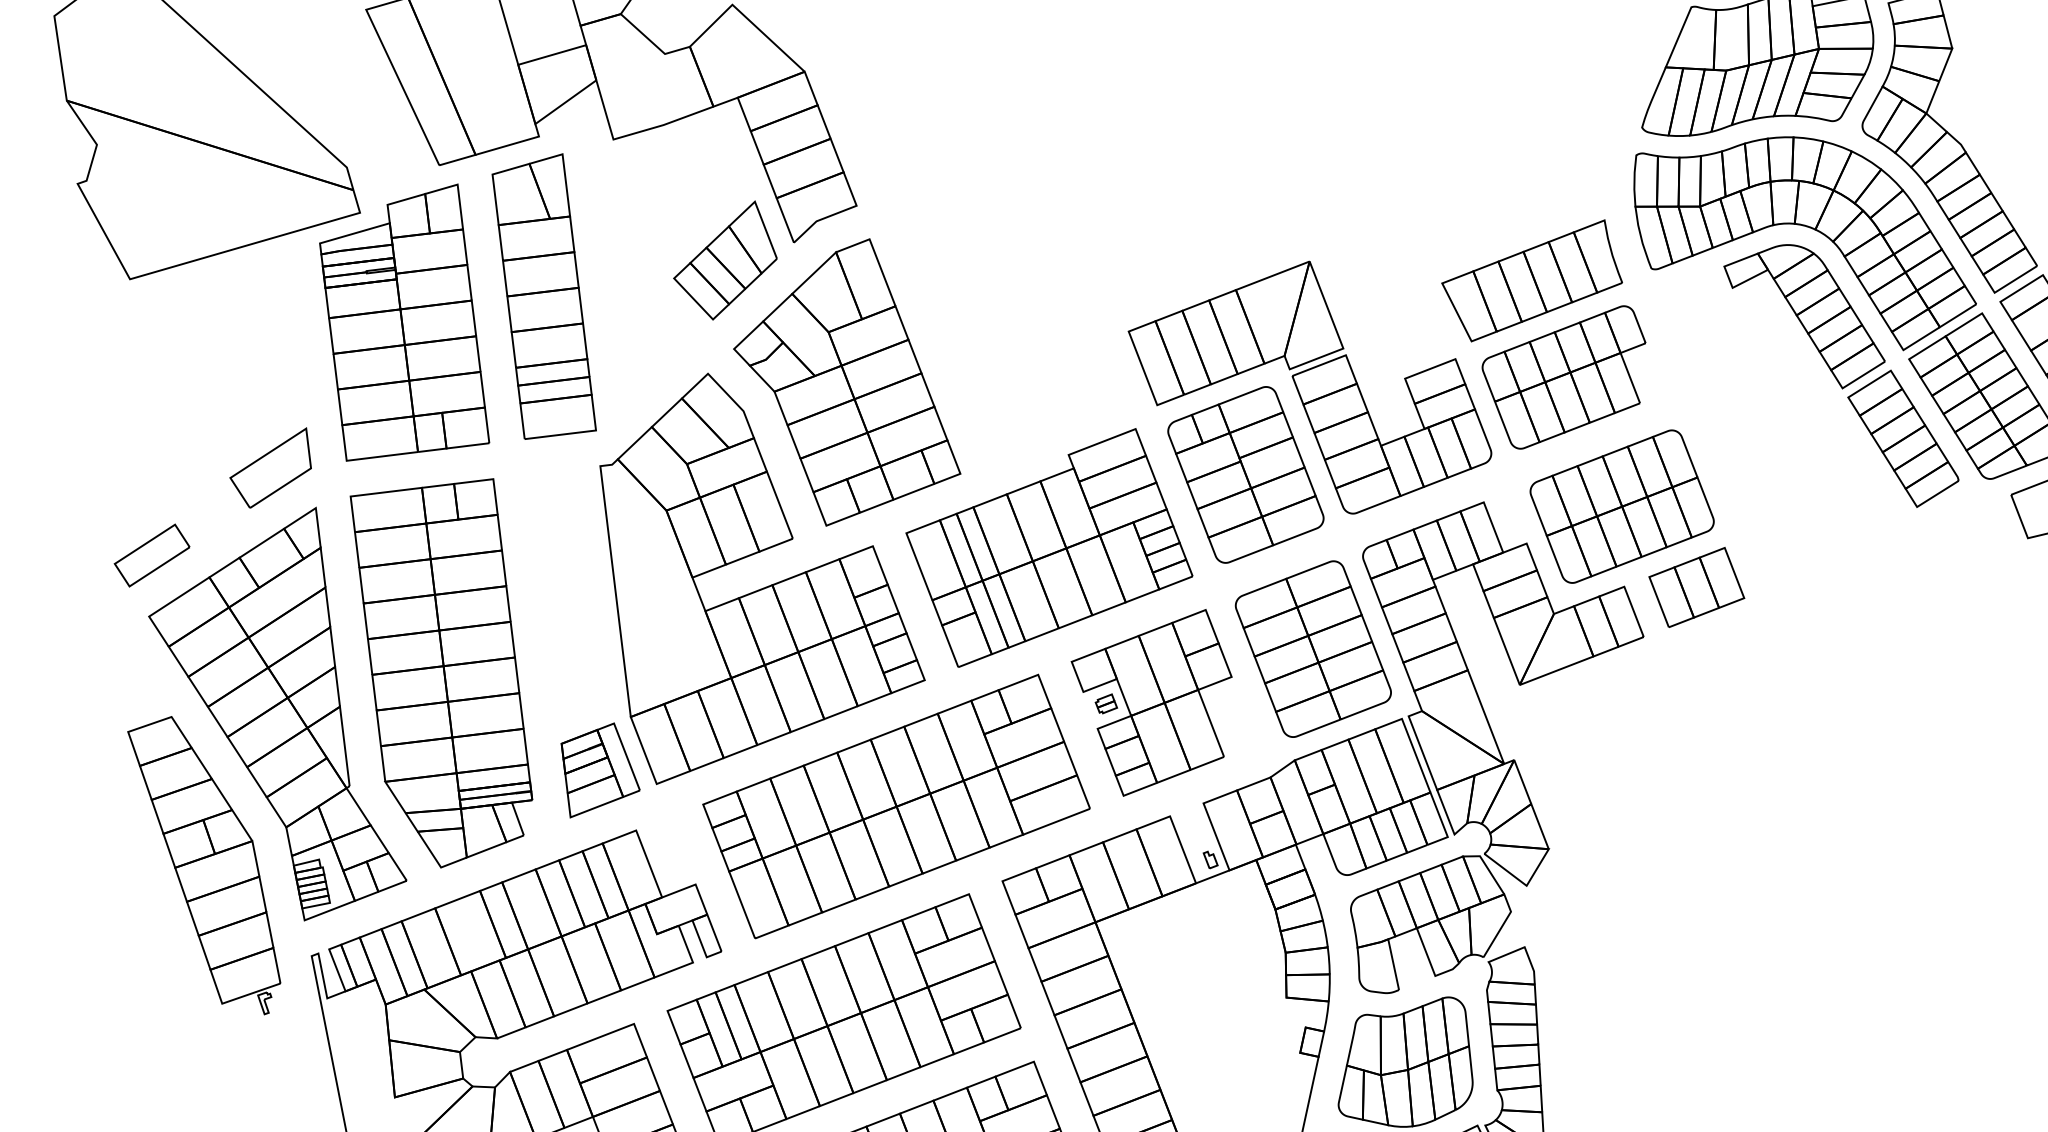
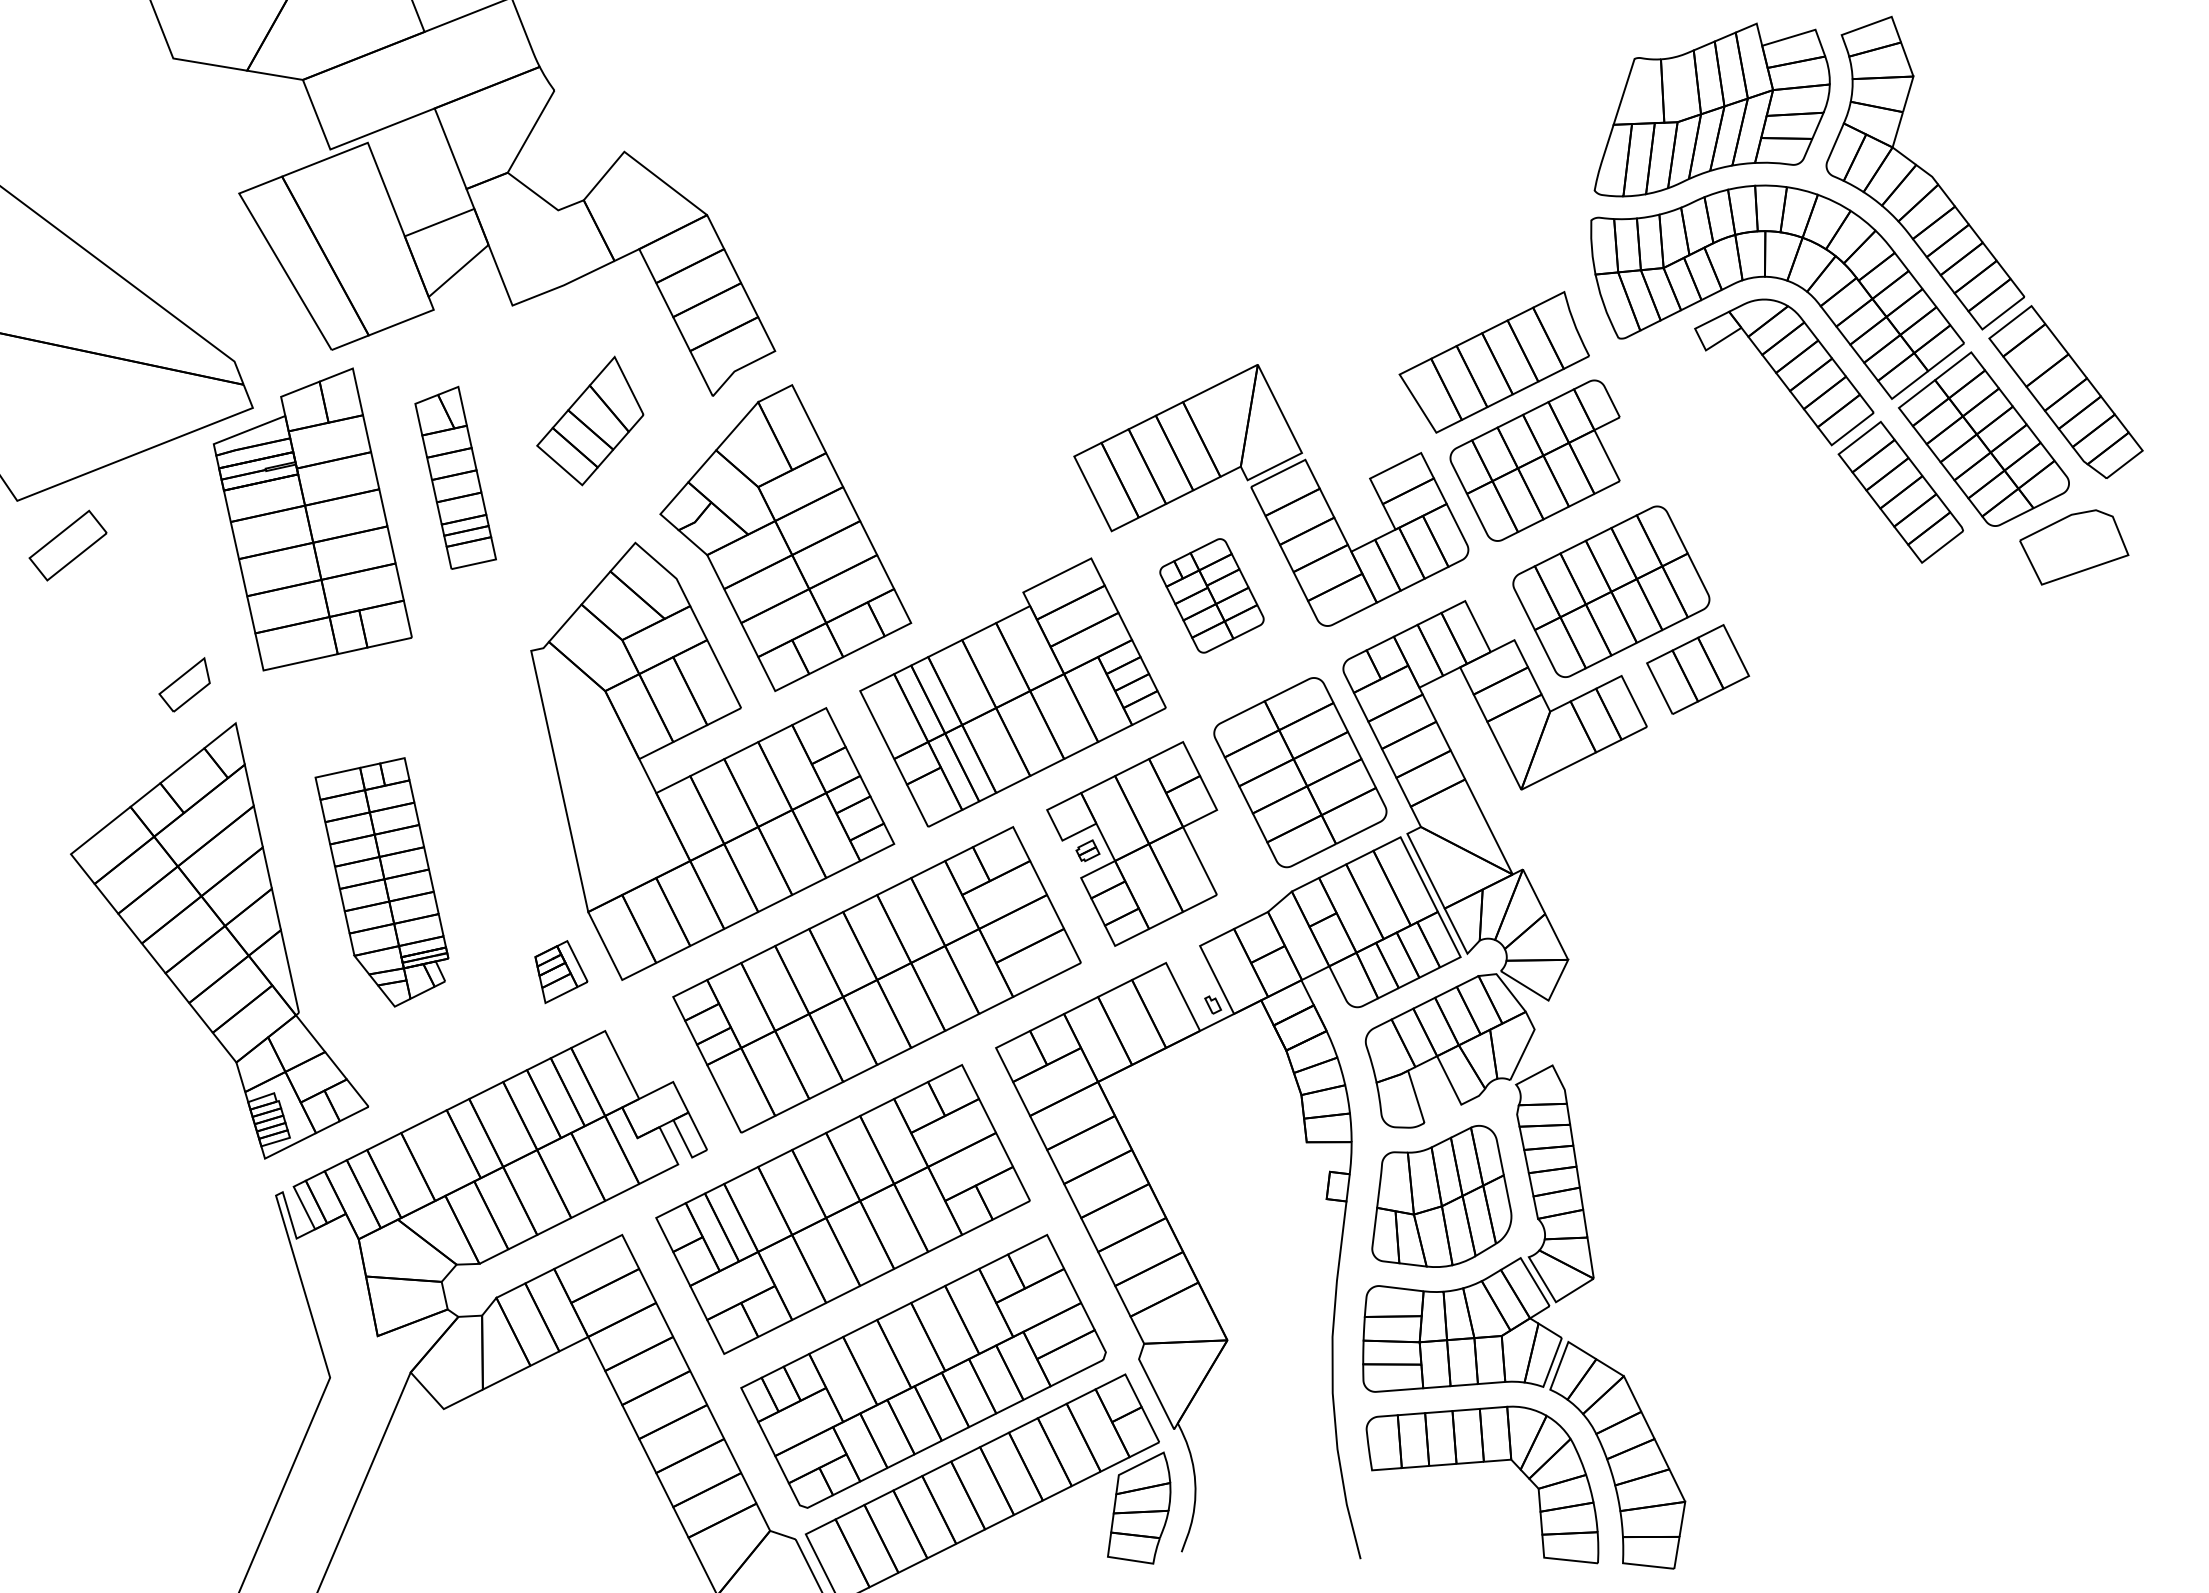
part: (726, 259) -> (590, 420), moved
part: (544, 296) -> (455, 477), size x0.6
part: (271, 466) -> (184, 684), size x0.6
part: (1245, 474) -> (1211, 595), size x0.6
part: (151, 555) -> (67, 545), moved
part: (438, 670) -> (381, 882), size x0.6
part: (600, 770) -> (561, 971), size x0.6
part: (203, 864) -> (152, 1109), removed

